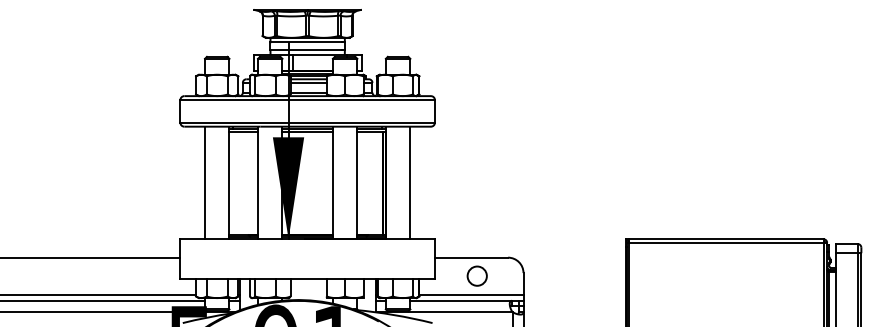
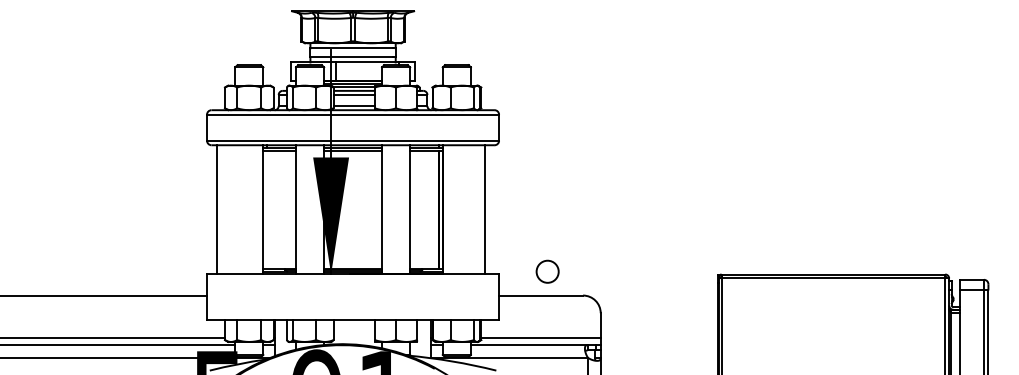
line: (205, 182) -> (217, 209), moved
line: (410, 182) -> (484, 209), moved
circle: (477, 275) -> (547, 271), moved

